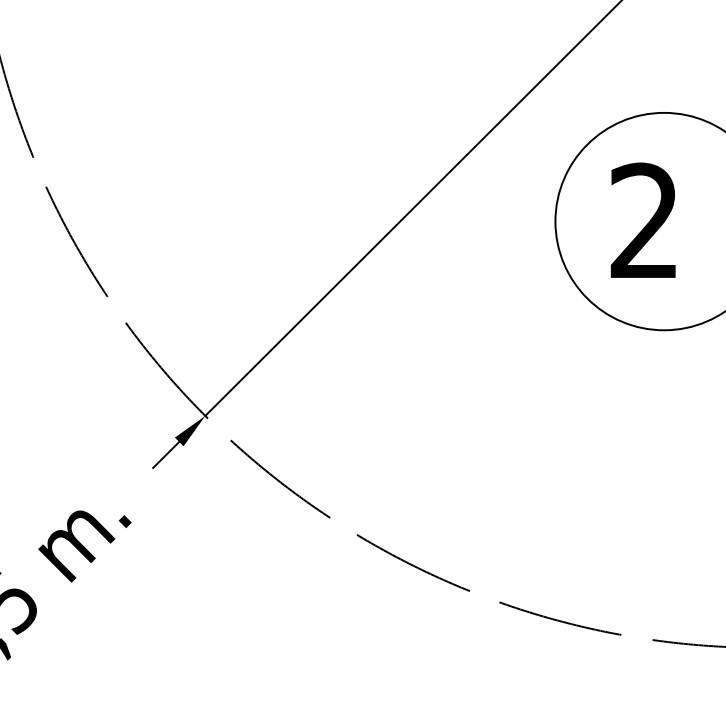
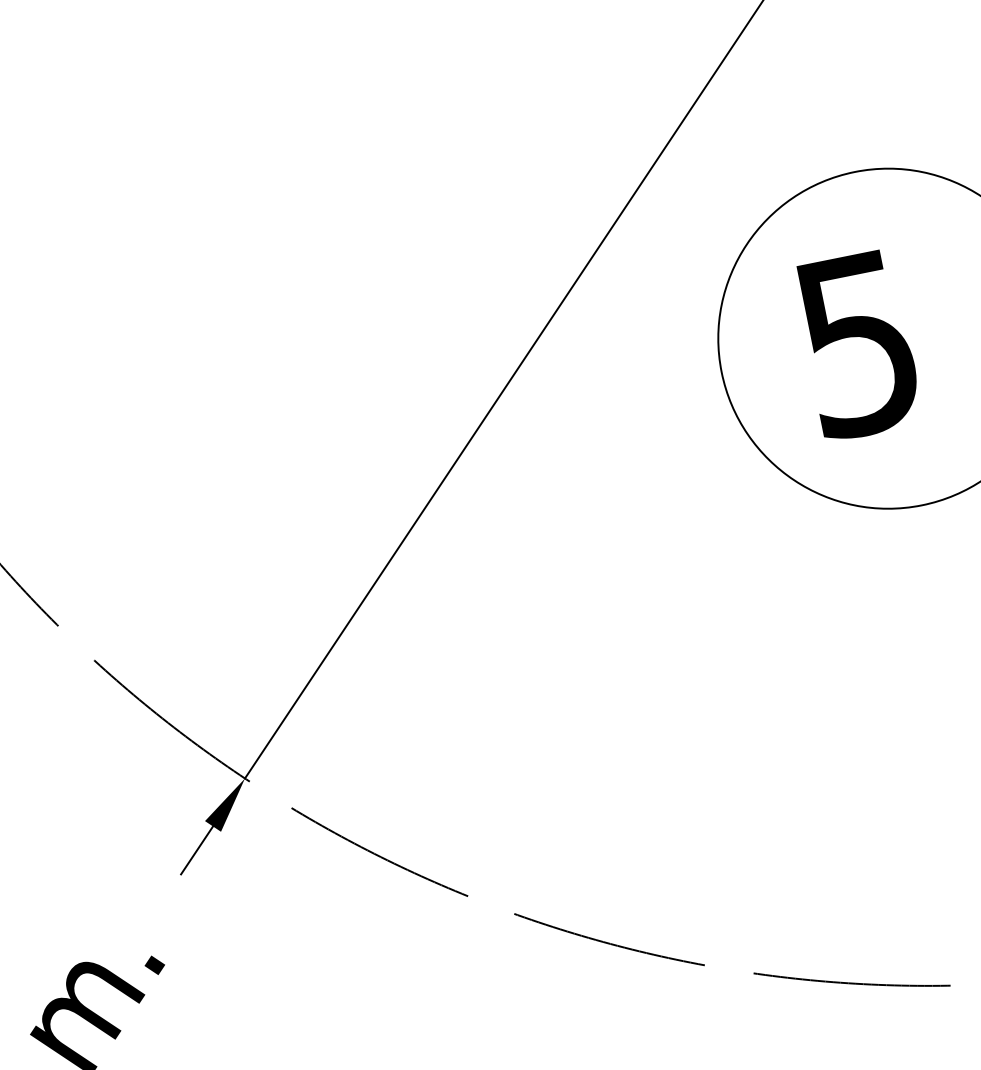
text: (643, 221) -> (856, 344), 2 -> 5

